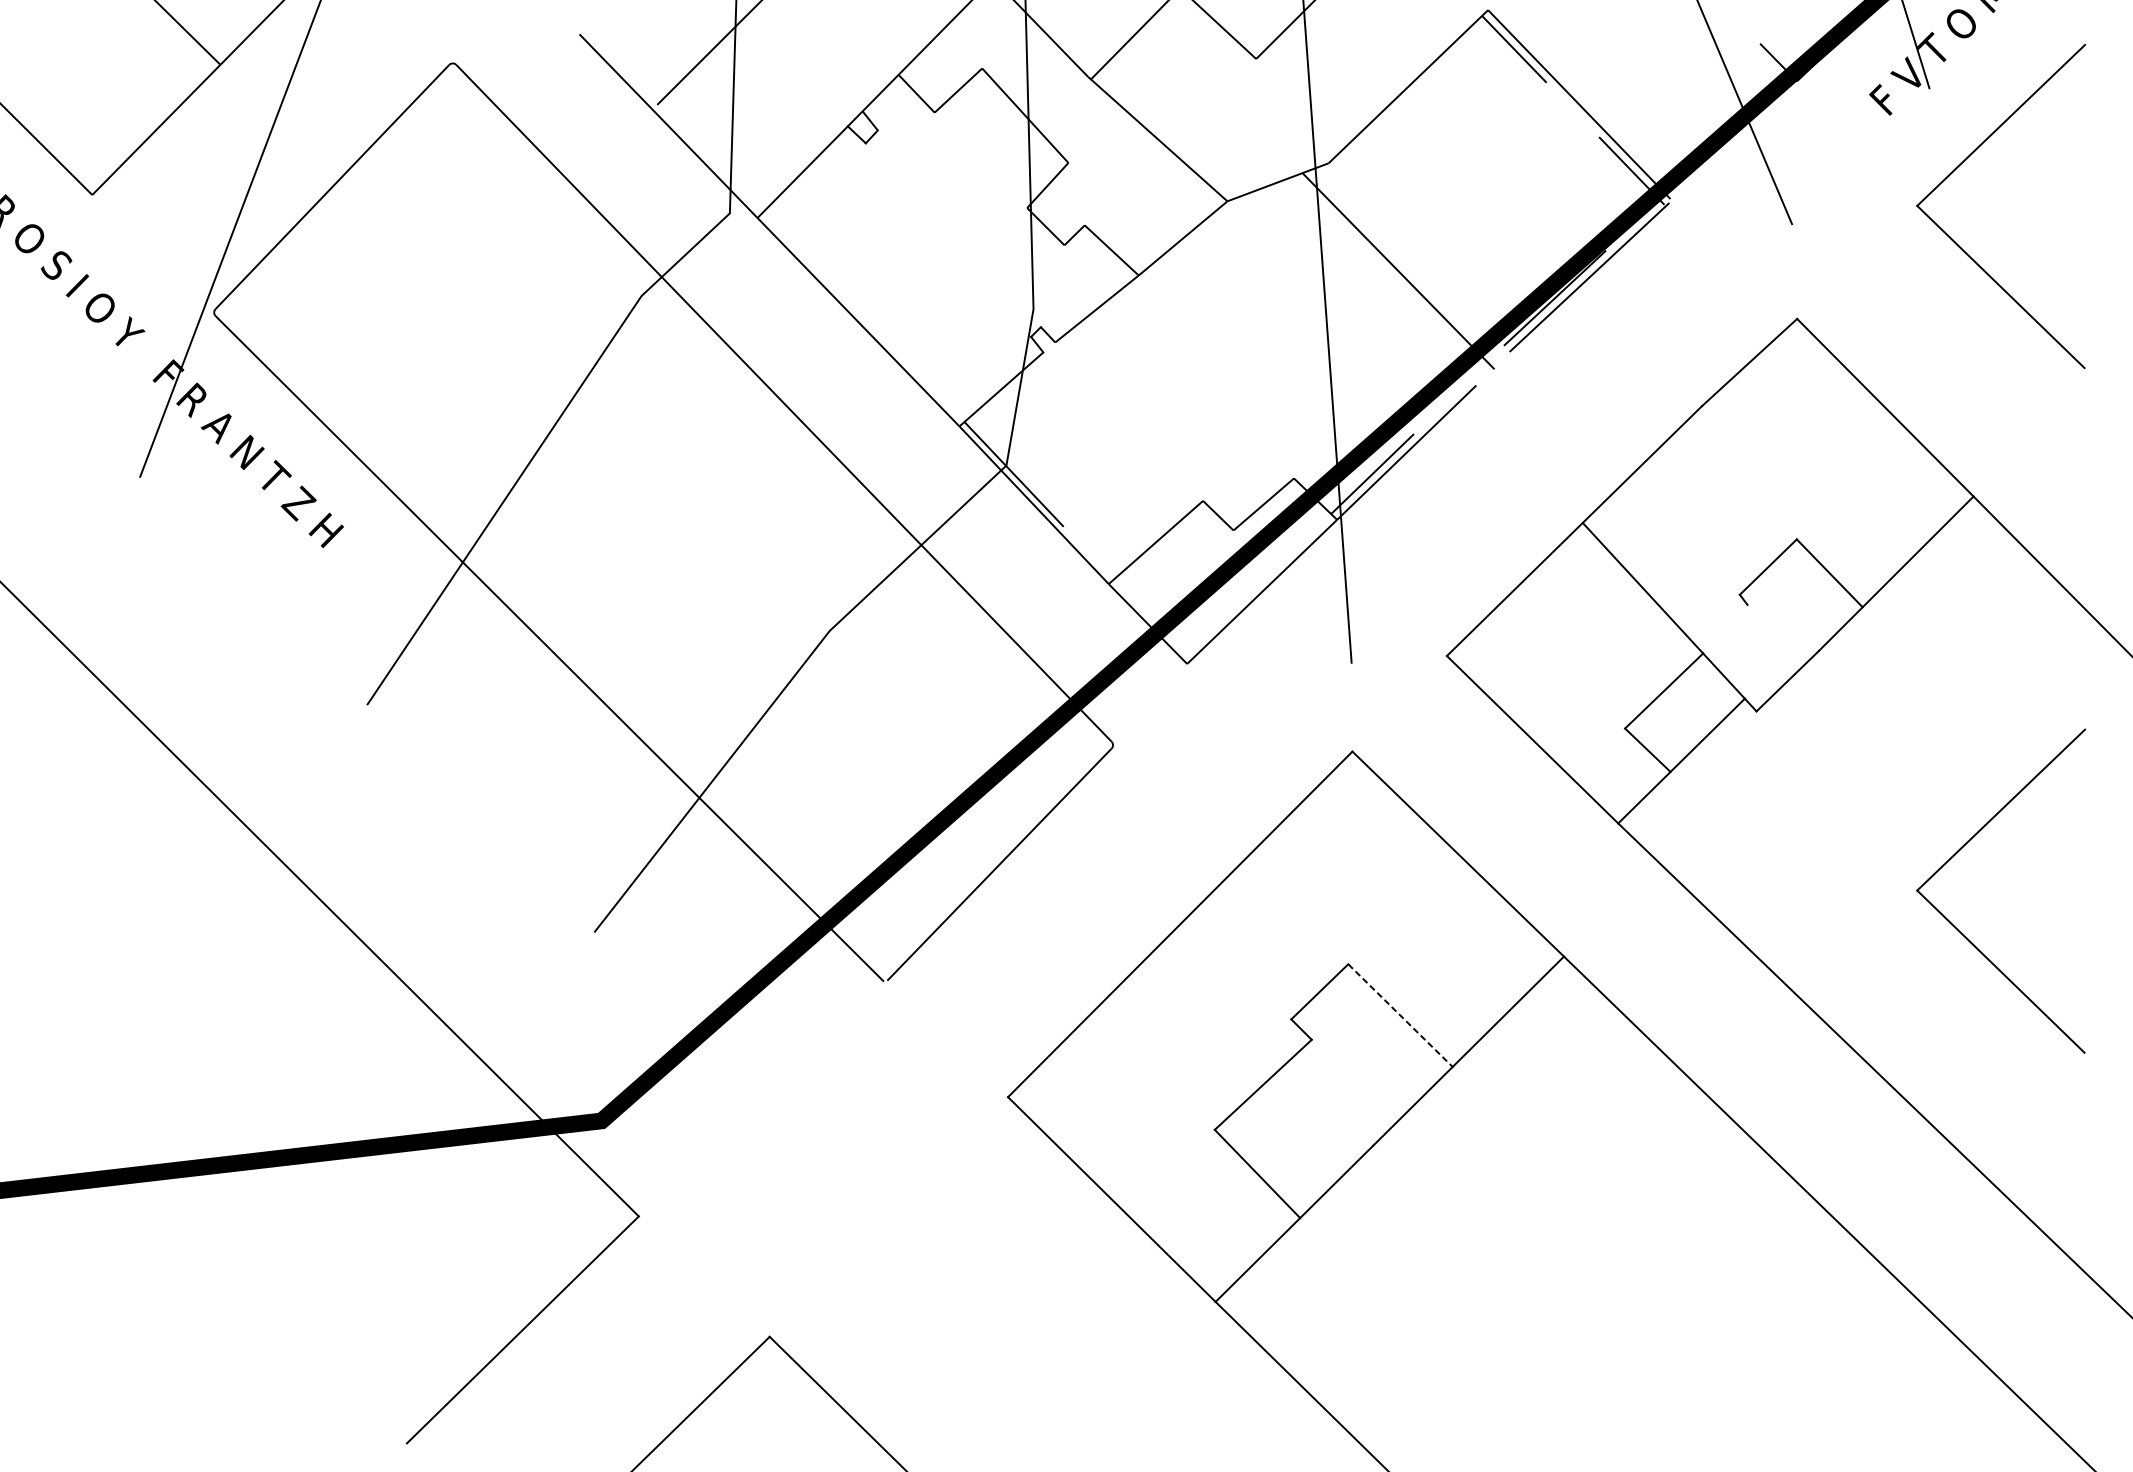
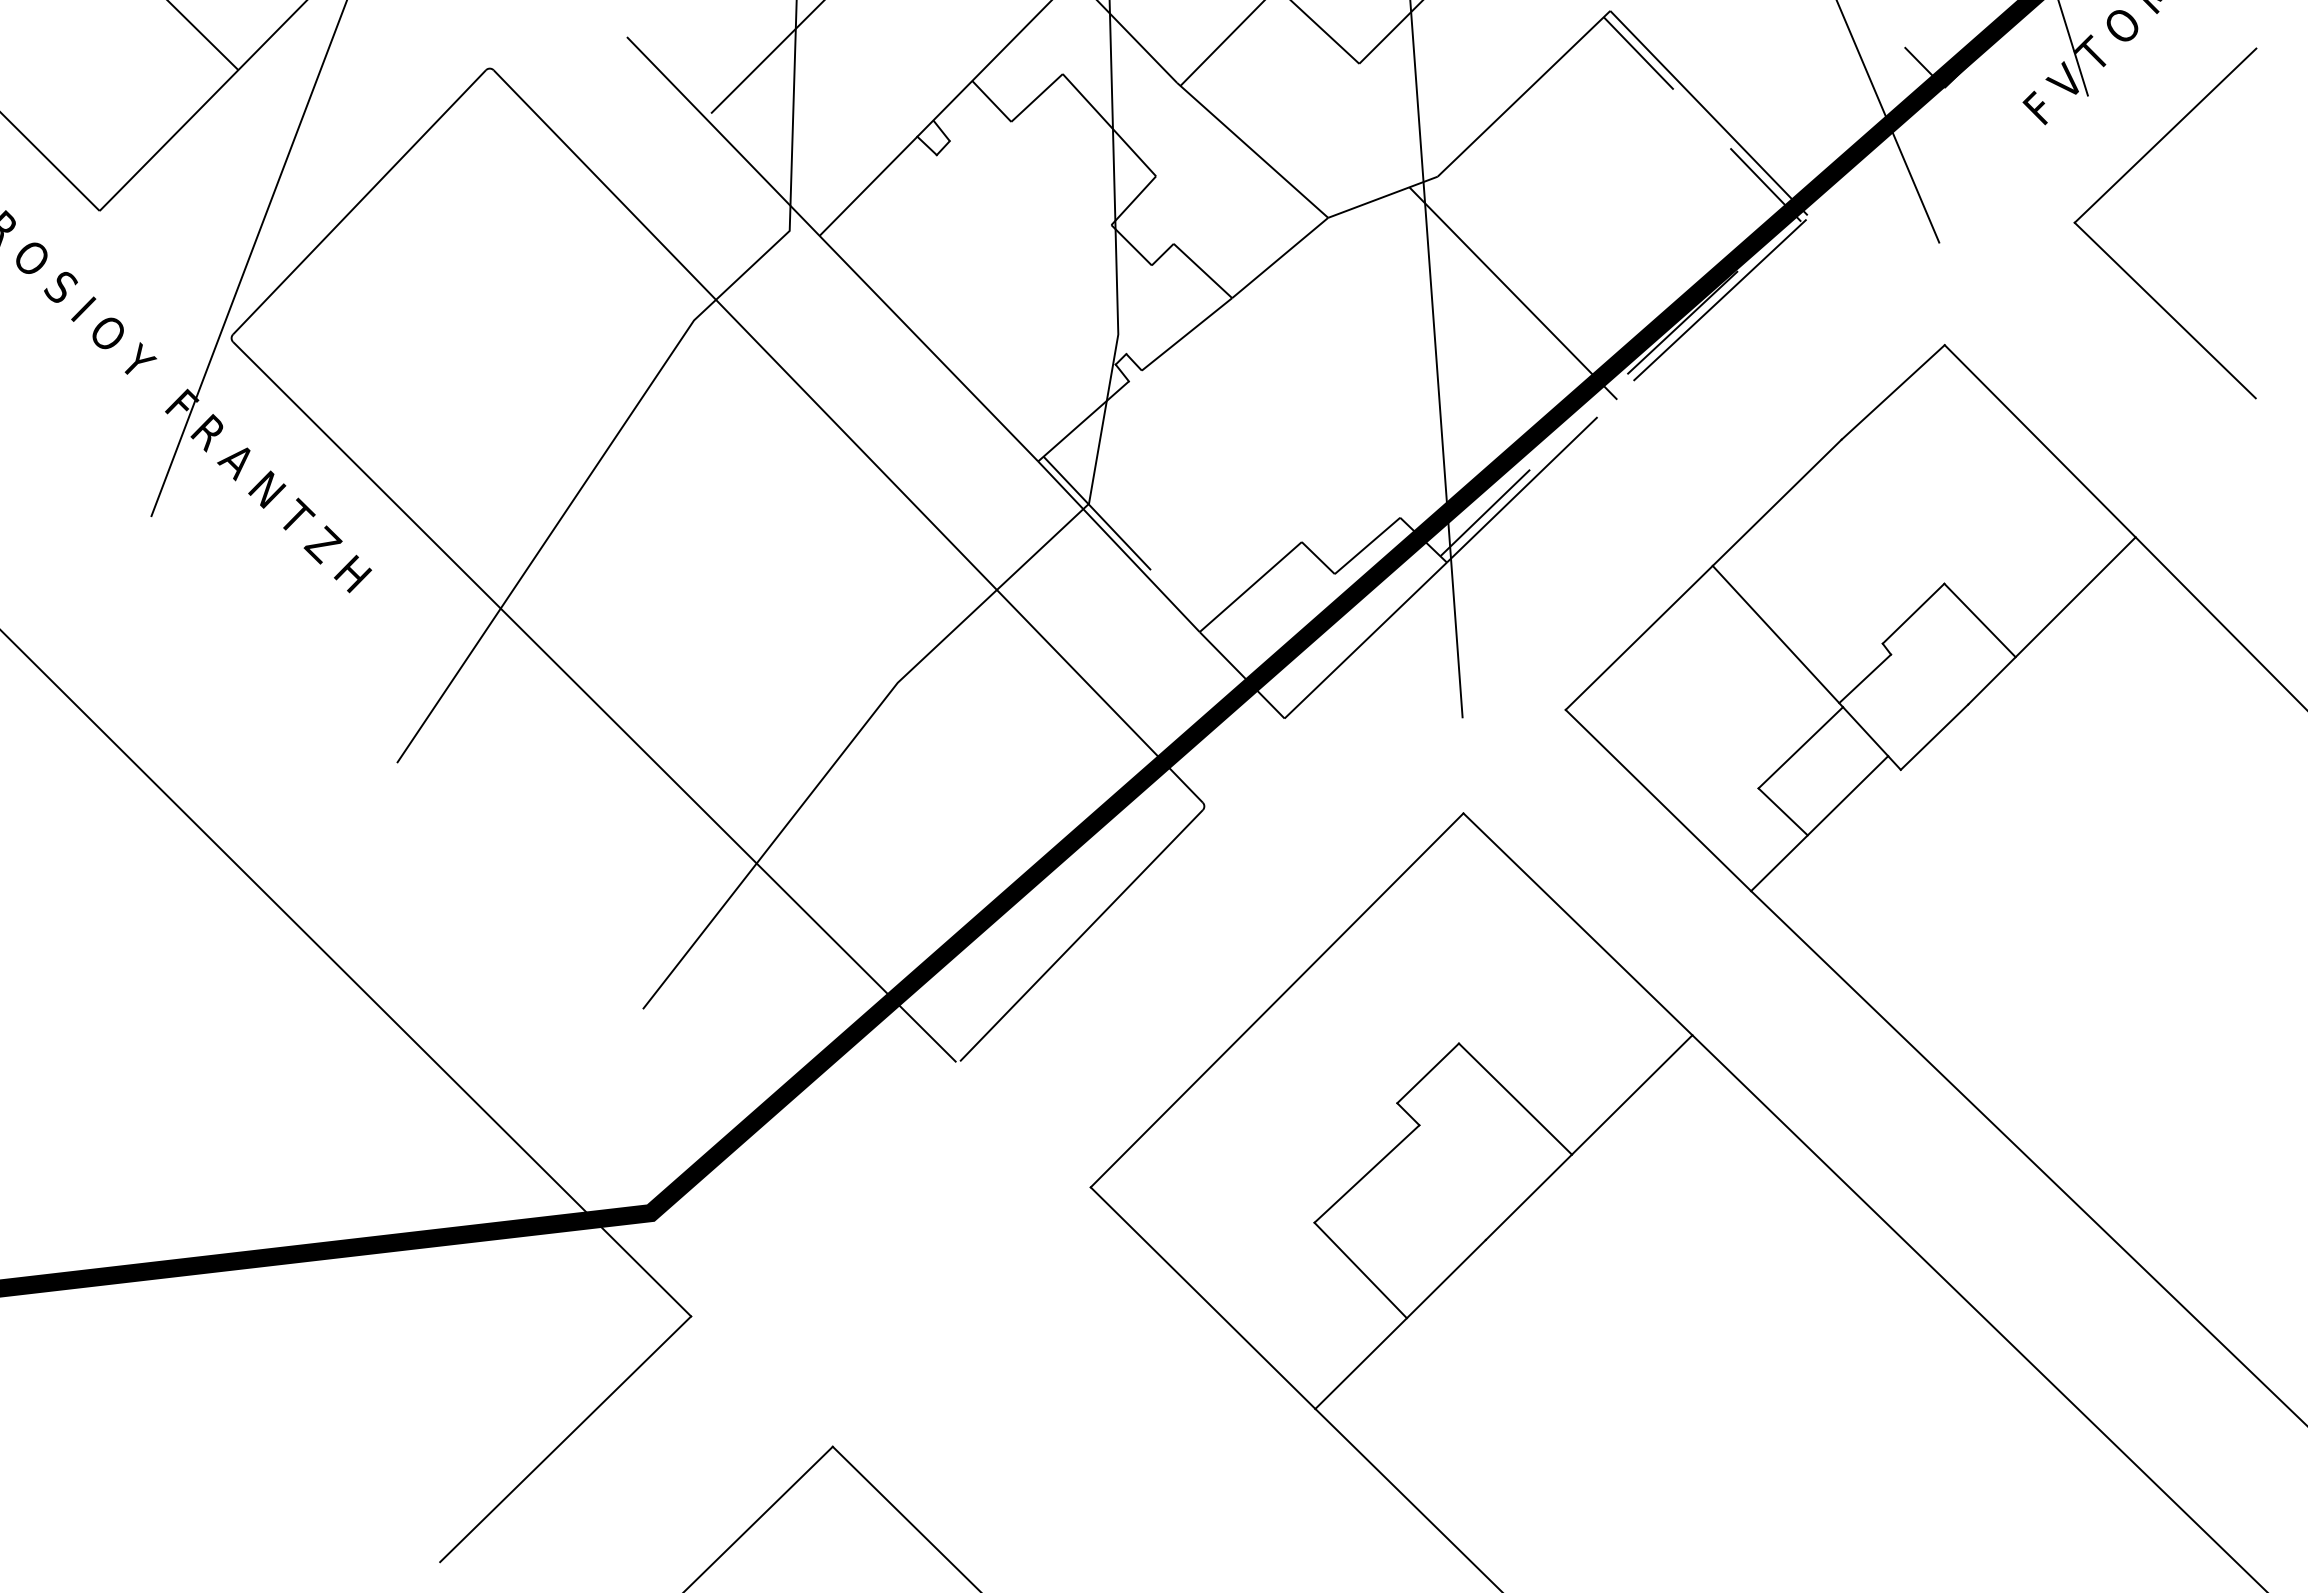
line: (1723, 626) -> (1865, 678), added
part: (1960, 930) -> (2121, 1007), removed
line: (1400, 1015) -> (1515, 1099), dashed -> solid

